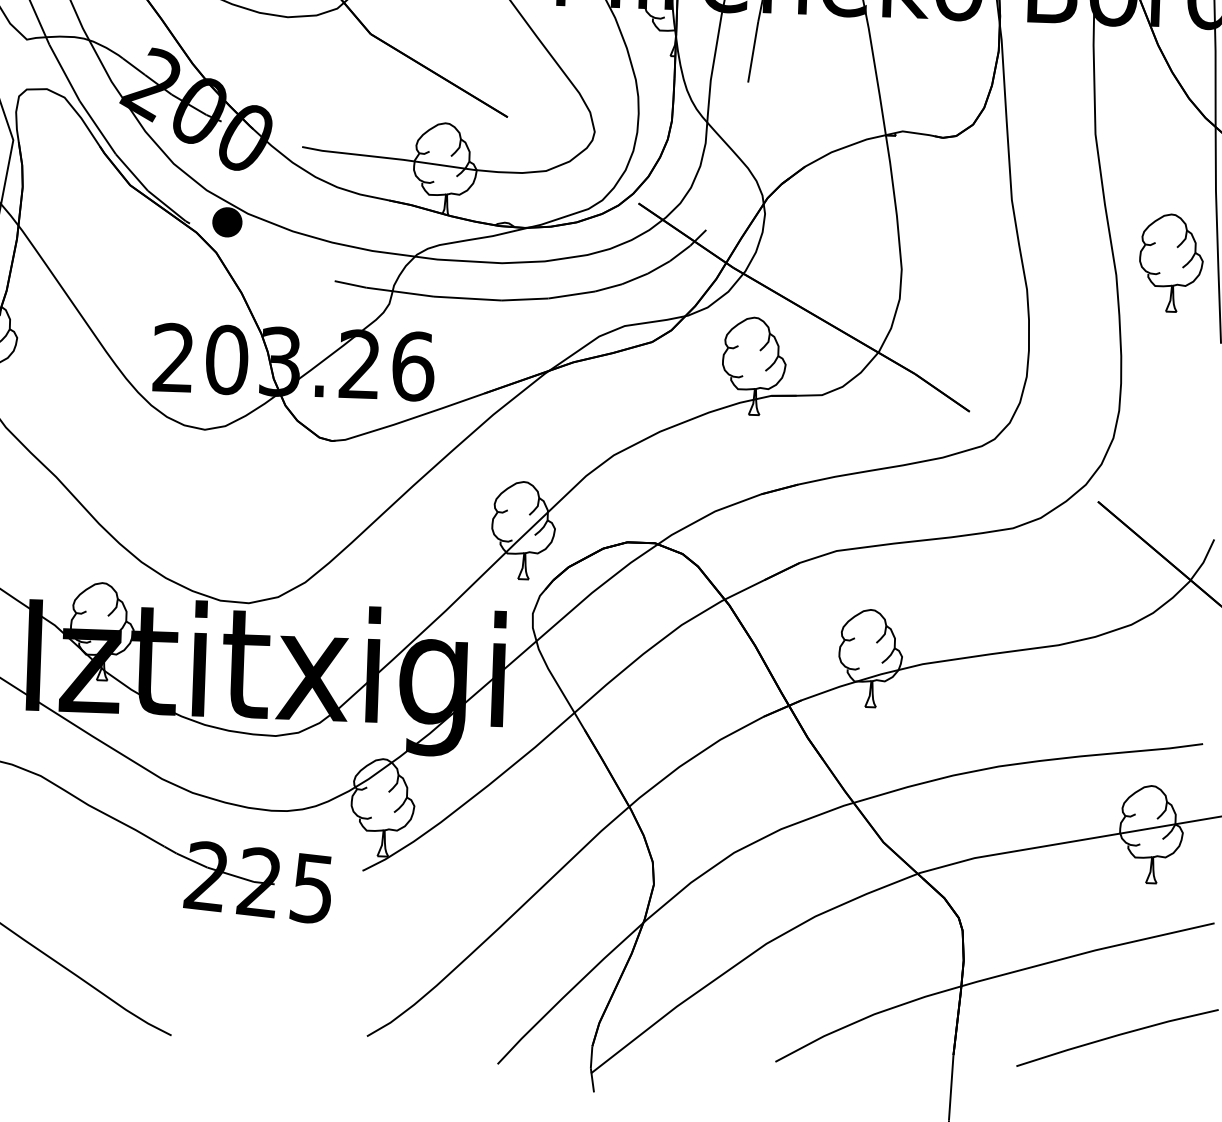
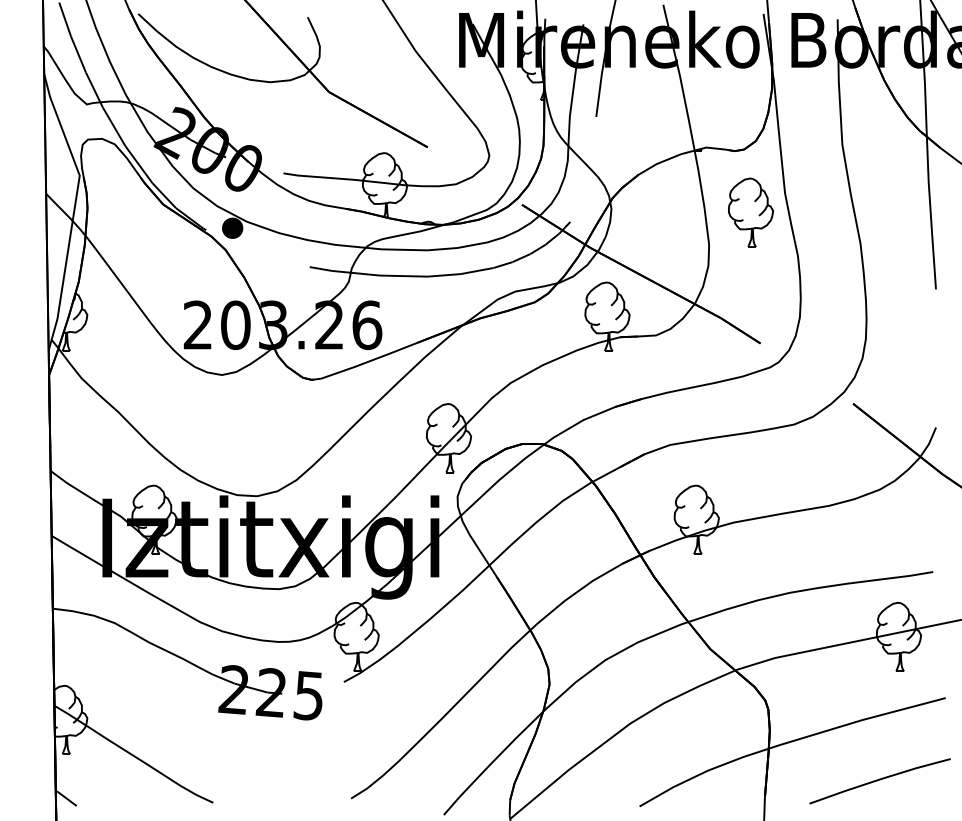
part: (1170, 262) -> (750, 212), moved

